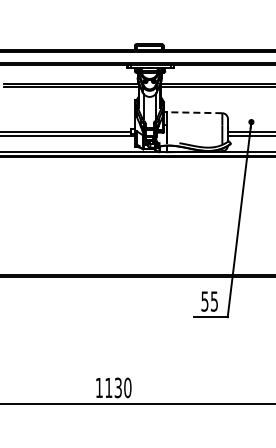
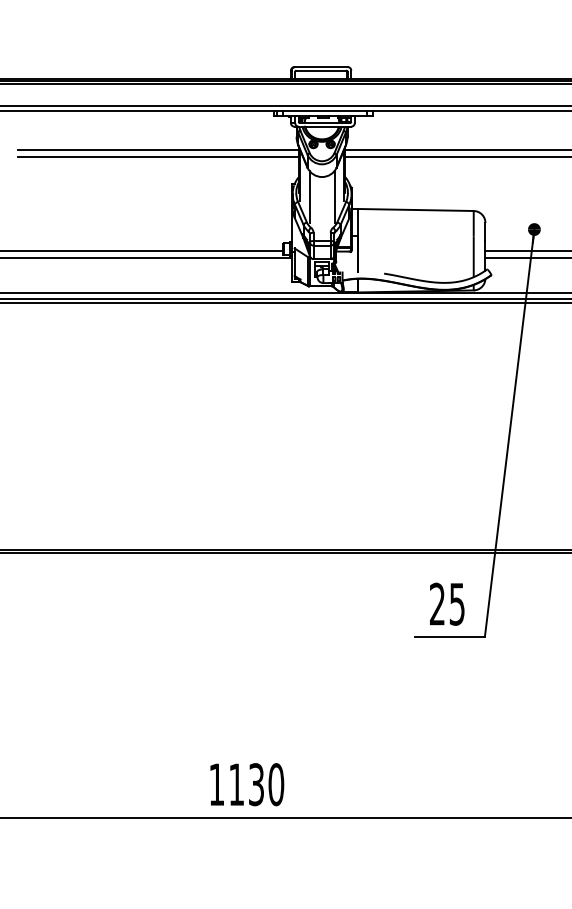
line: (194, 112) -> (415, 209), dashed -> solid
text: (204, 301) -> (436, 604), 55 -> 25

